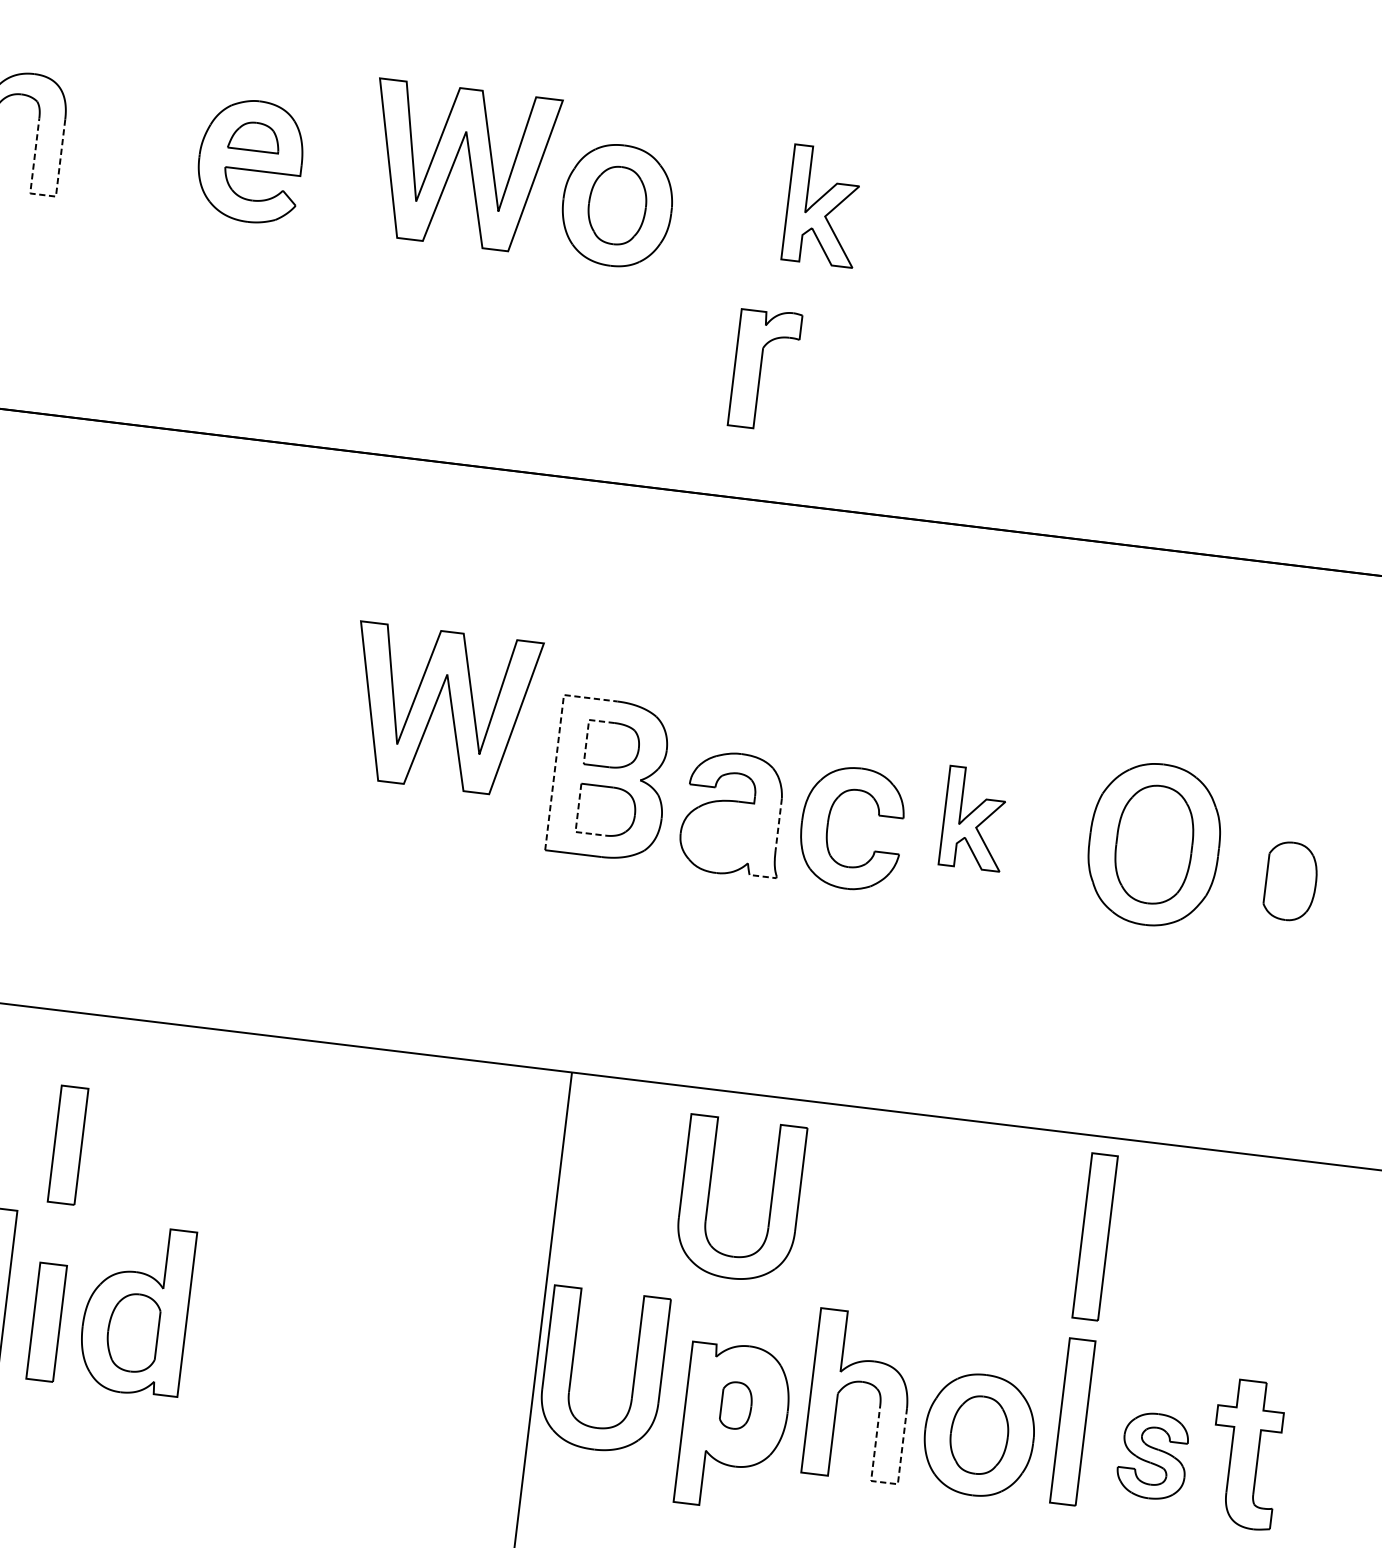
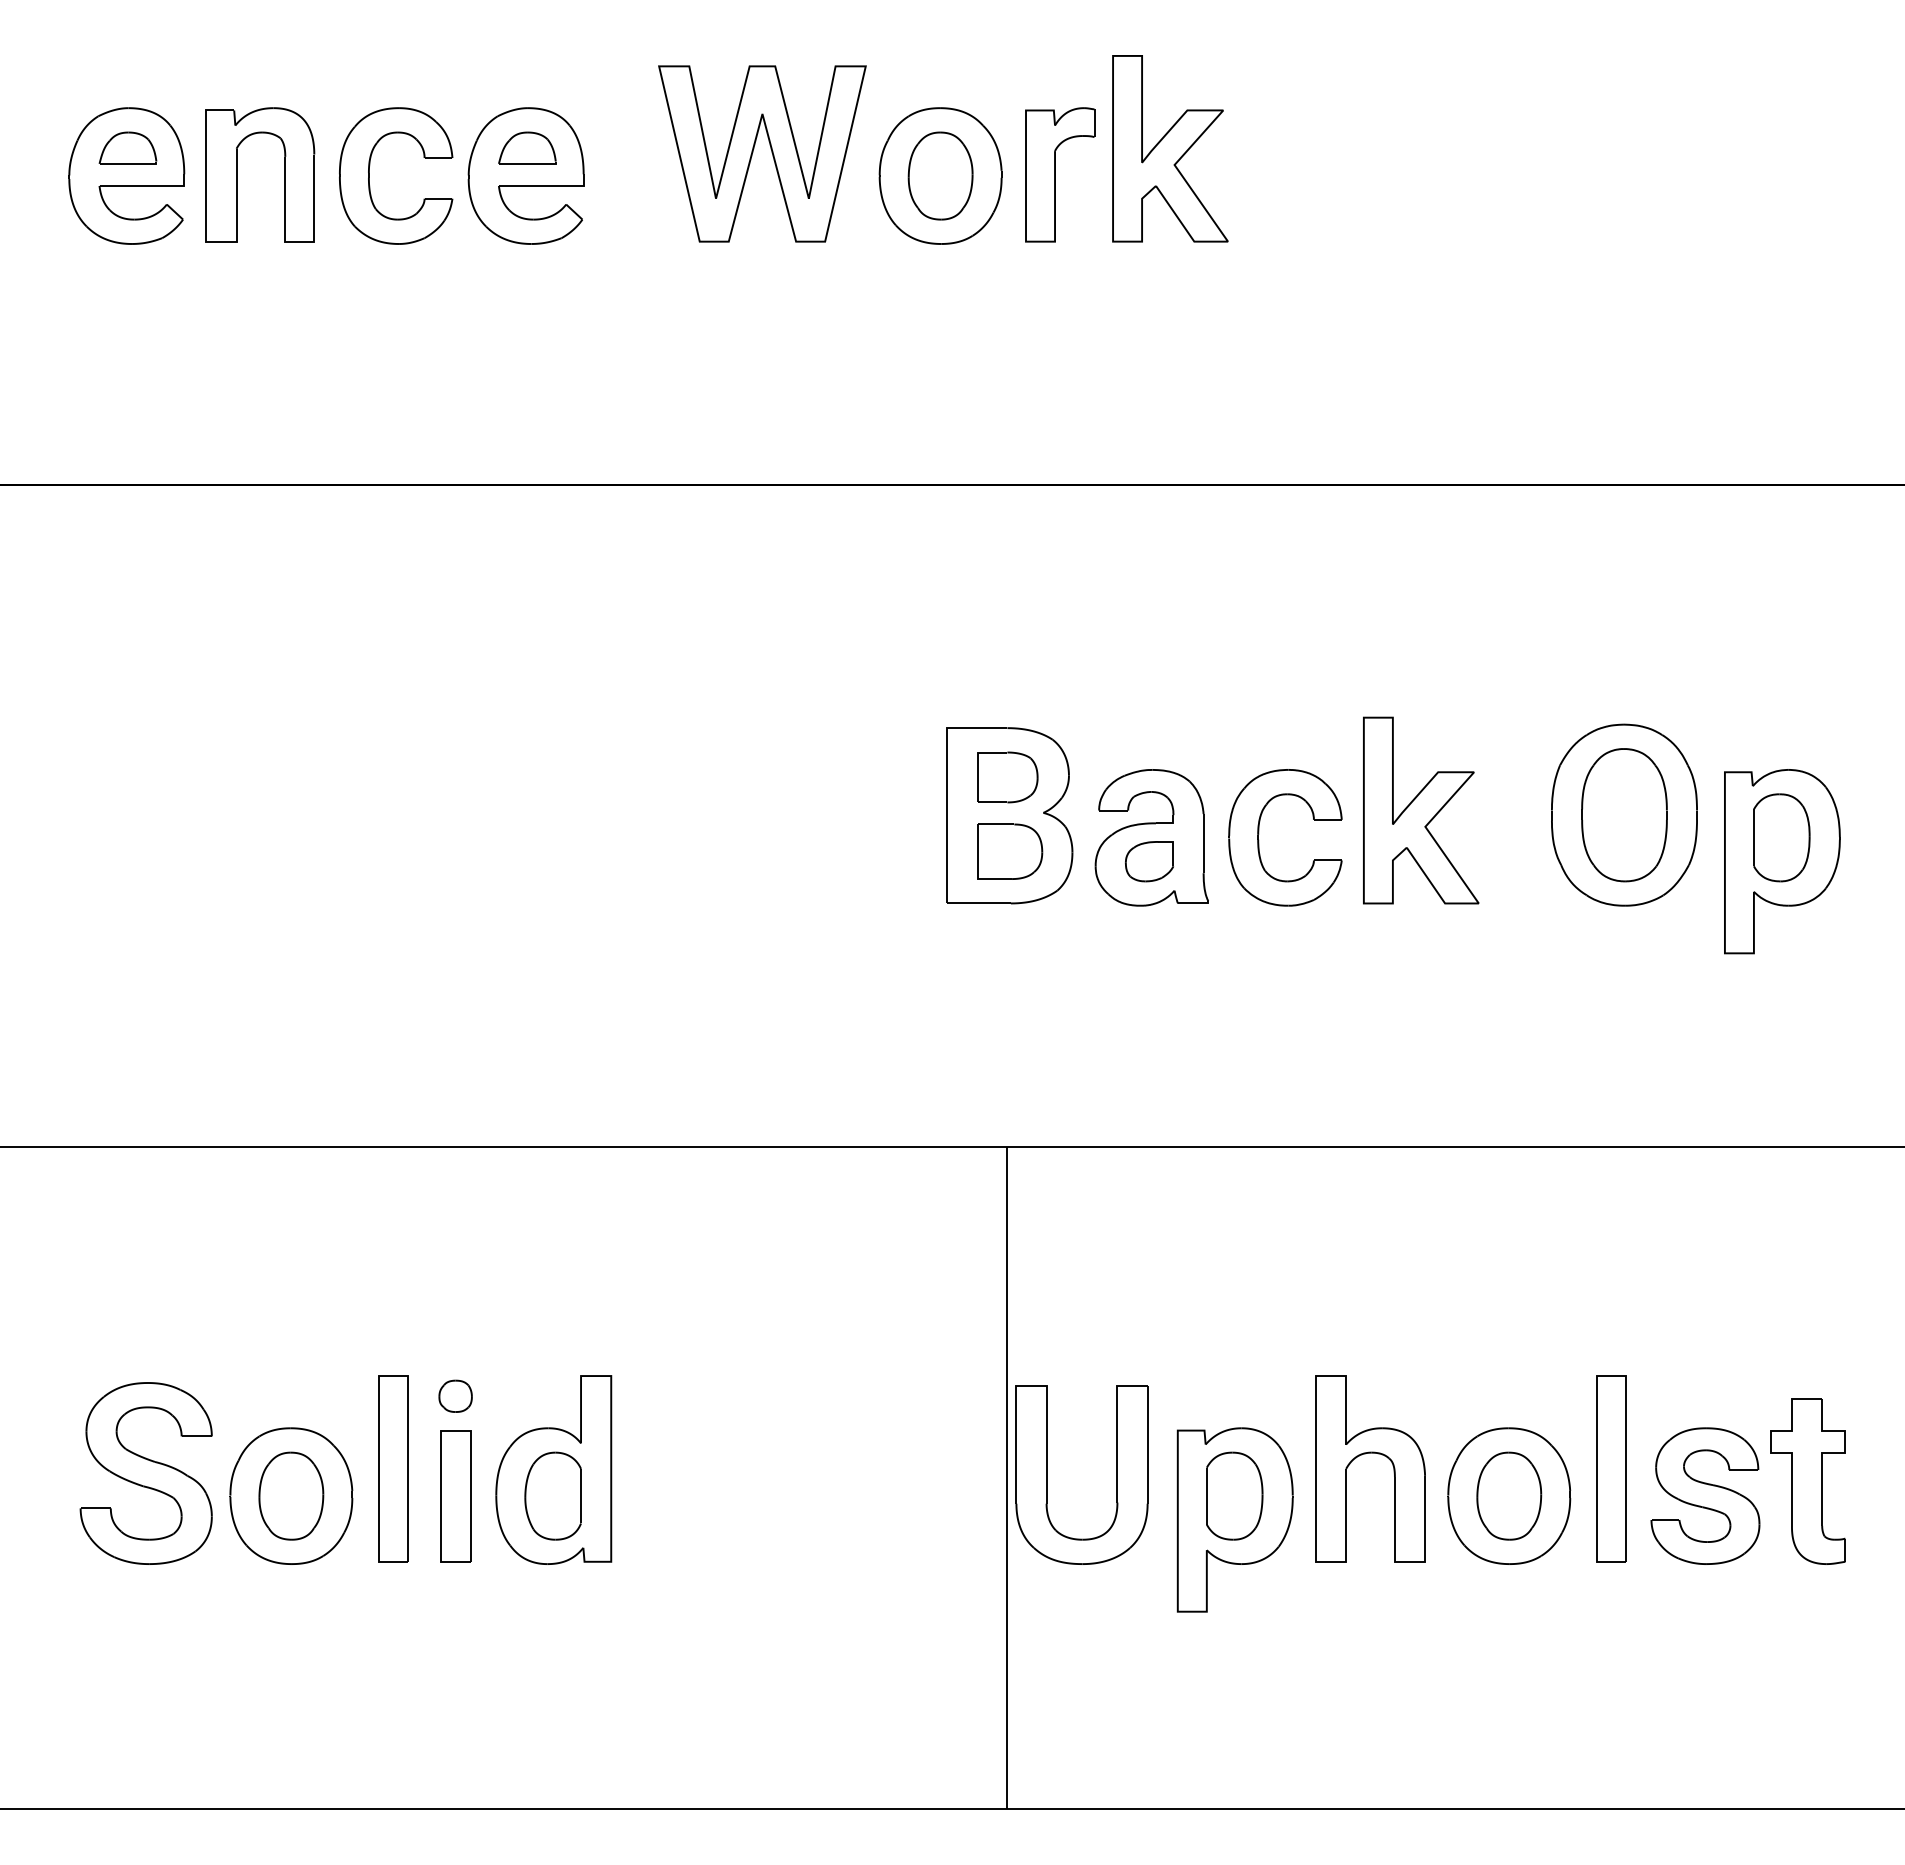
part: (111, 143) -> (369, 175), added
line: (43, 194) -> (300, 241), dashed -> solid
part: (823, 205) -> (1170, 148), size x1.43
part: (765, 369) -> (1060, 174), moved
part: (450, 706) -> (822, 756), removed
line: (588, 728) -> (978, 762), dashed -> solid
line: (558, 744) -> (947, 784), dashed -> solid
part: (975, 818) -> (1421, 810), size x1.67
line: (576, 823) -> (978, 869), dashed -> solid
line: (778, 824) -> (1203, 843), dashed -> solid
part: (728, 834) -> (1149, 861), added
line: (764, 876) -> (1194, 903), dashed -> solid
part: (1289, 902) -> (1782, 861), added
part: (67, 1145) -> (455, 1296), removed
part: (709, 1195) -> (1176, 1265), removed
part: (57, 1233) -> (455, 1395), added
part: (1095, 1236) -> (1611, 1259), removed
part: (736, 1405) -> (1234, 1495), size x1.67
part: (1153, 1455) -> (1705, 1495), size x1.43
line: (884, 1482) -> (1410, 1561), dashed -> solid

